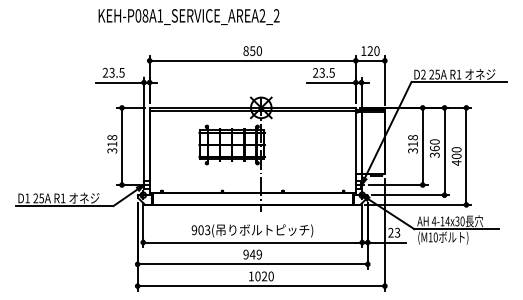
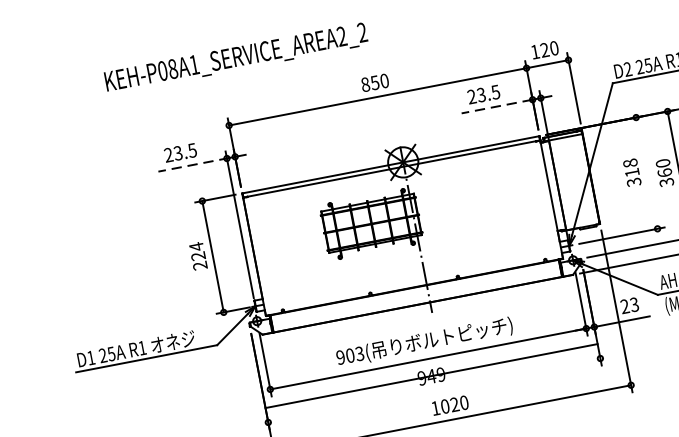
text: (188, 16) -> (235, 58), moved
line: (121, 82) -> (194, 164), solid -> dashed
line: (331, 82) -> (497, 106), solid -> dashed
text: (112, 143) -> (198, 255), 318 -> 224
line: (422, 146) -> (646, 173), removed
line: (252, 264) -> (431, 376), moved

